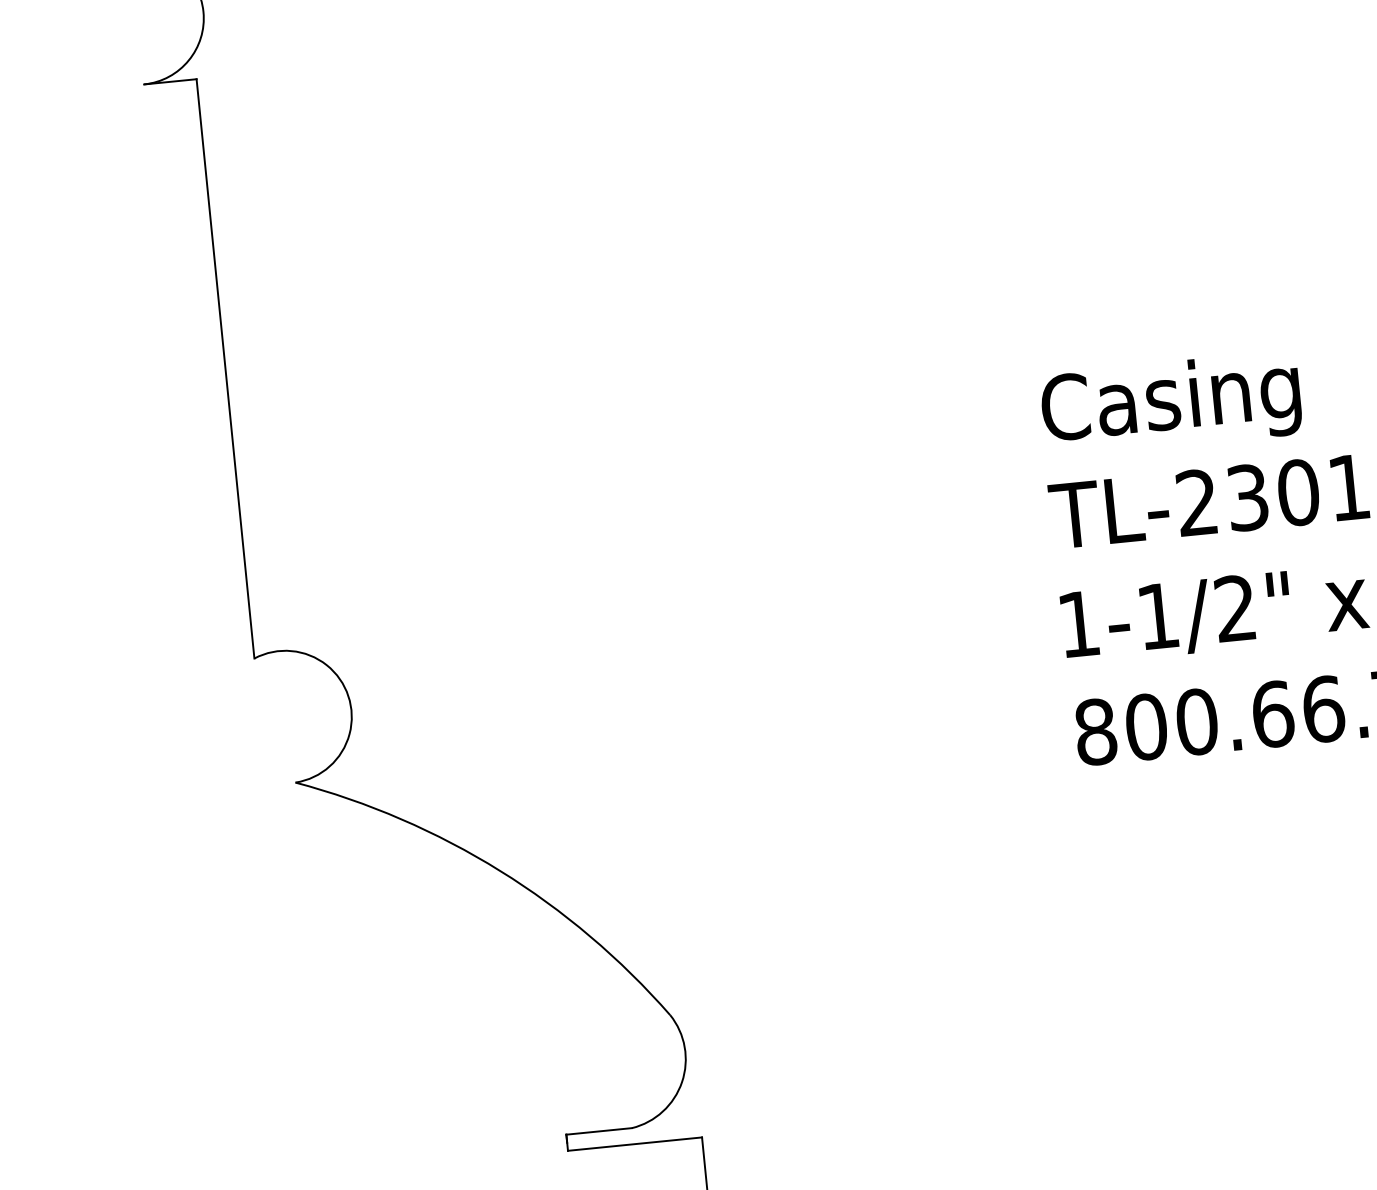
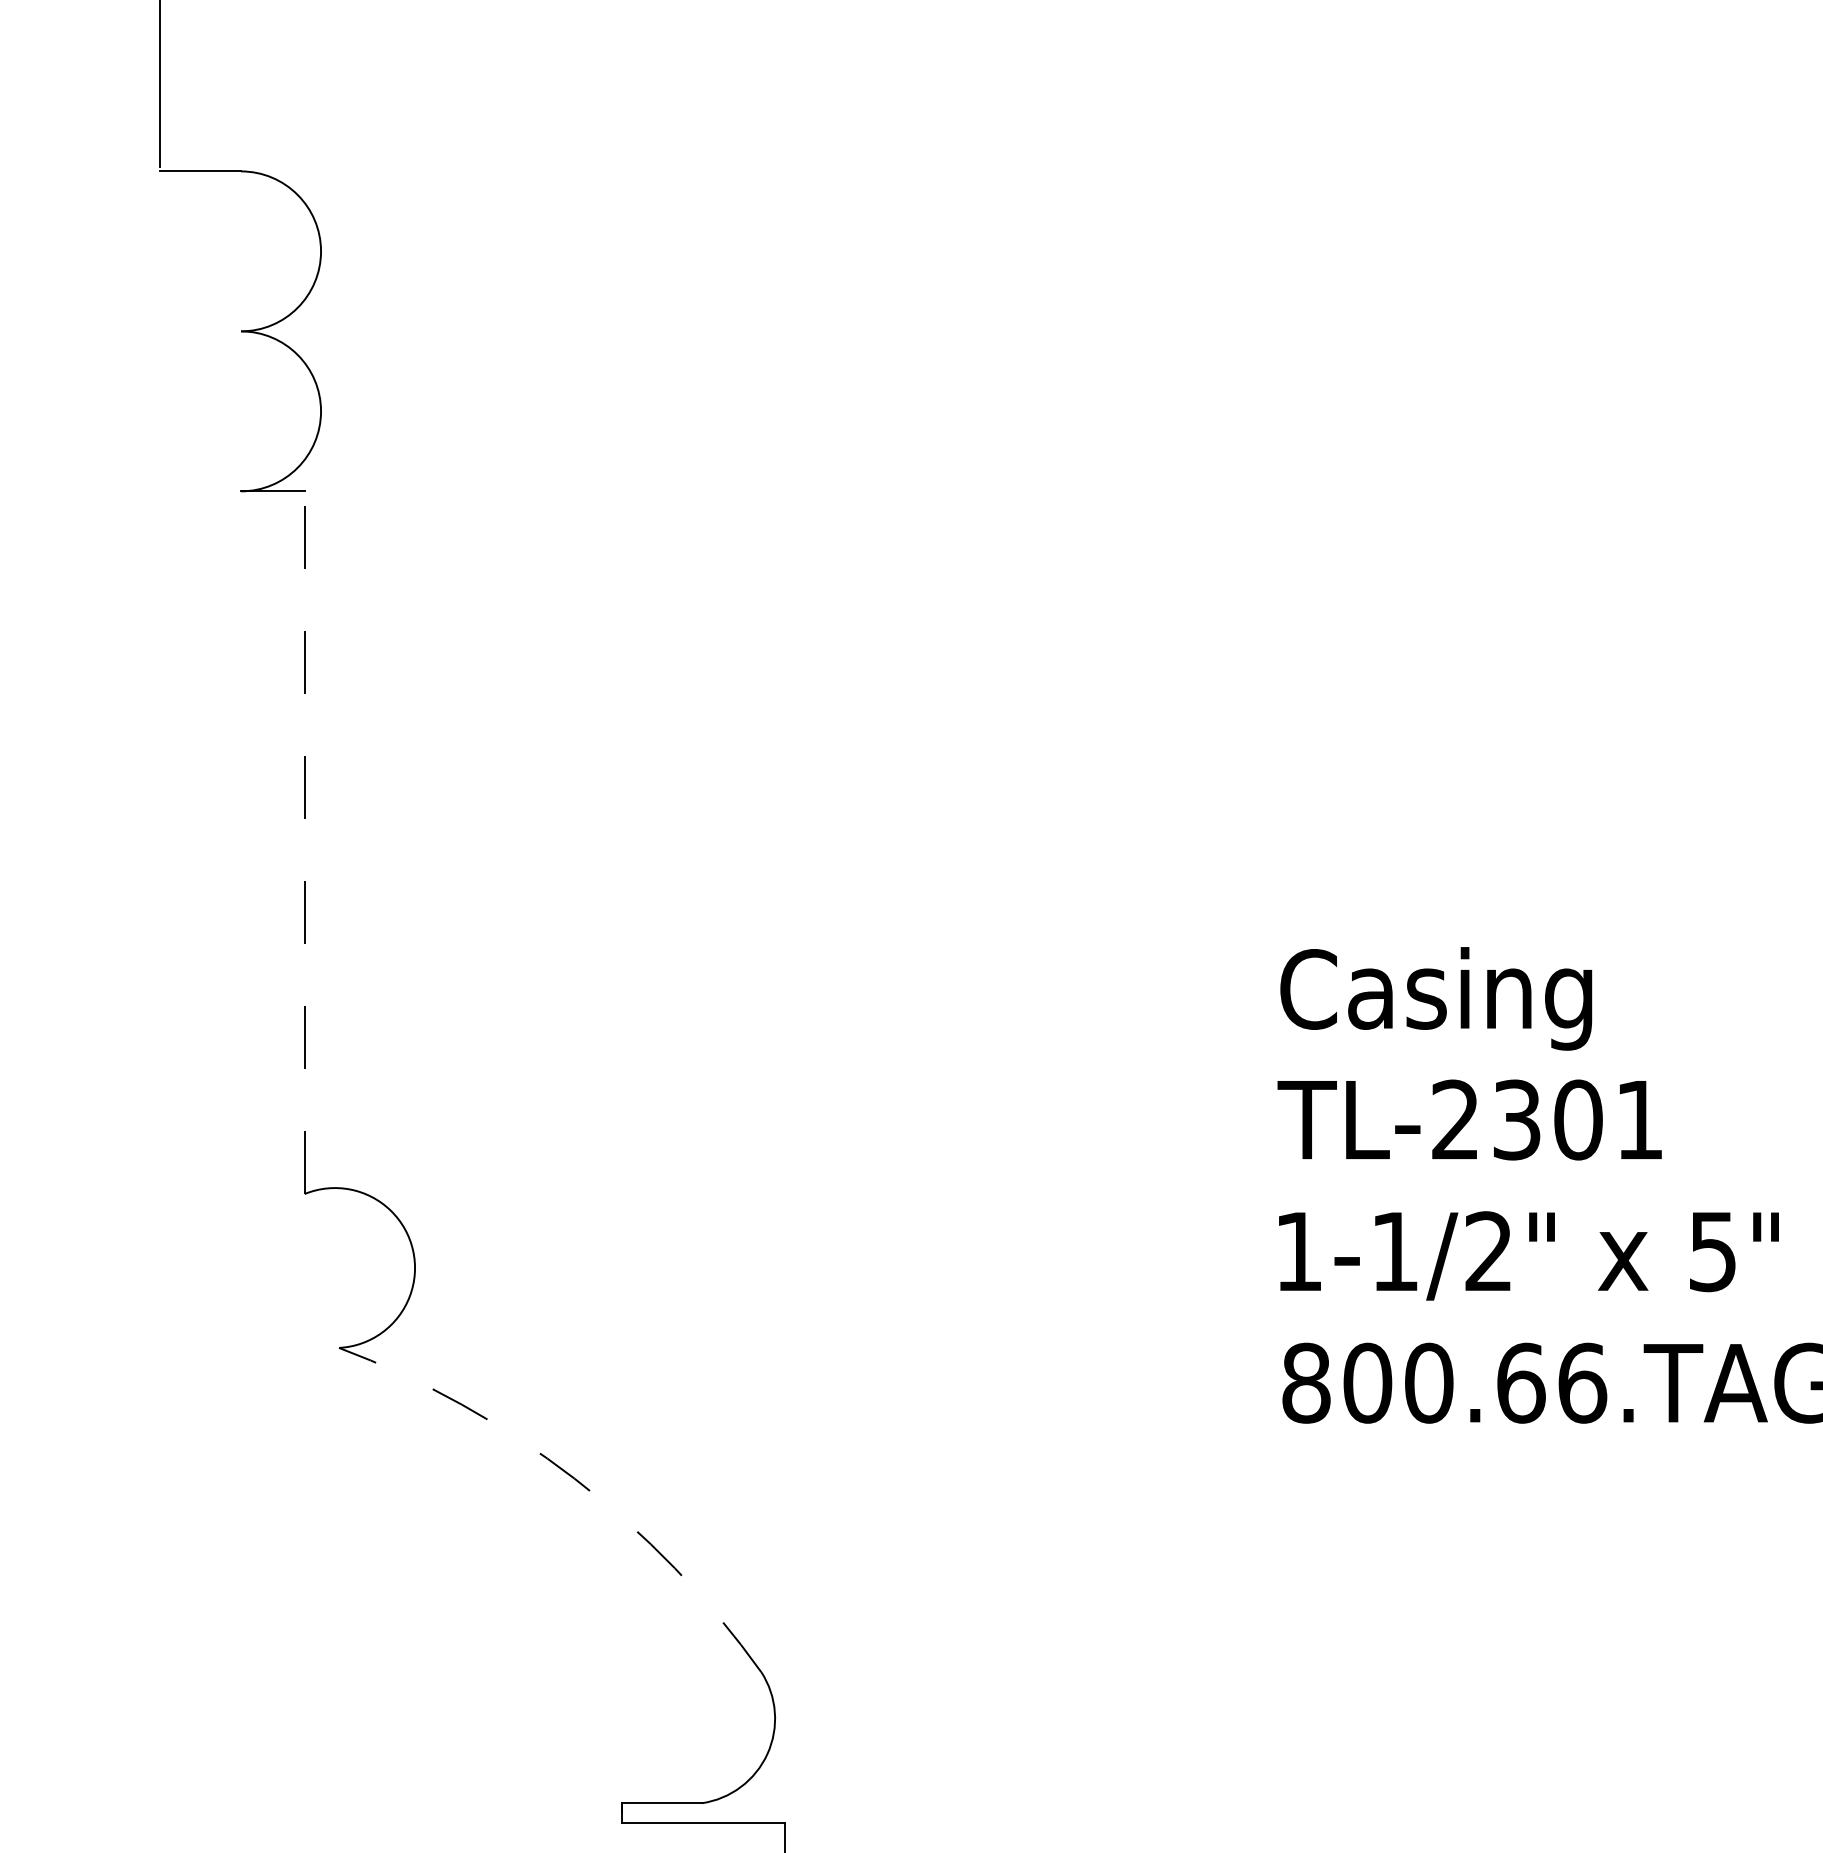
line: (225, 368) -> (304, 842), solid -> dashed
arc: (500, 870) -> (574, 1478), solid -> dashed

